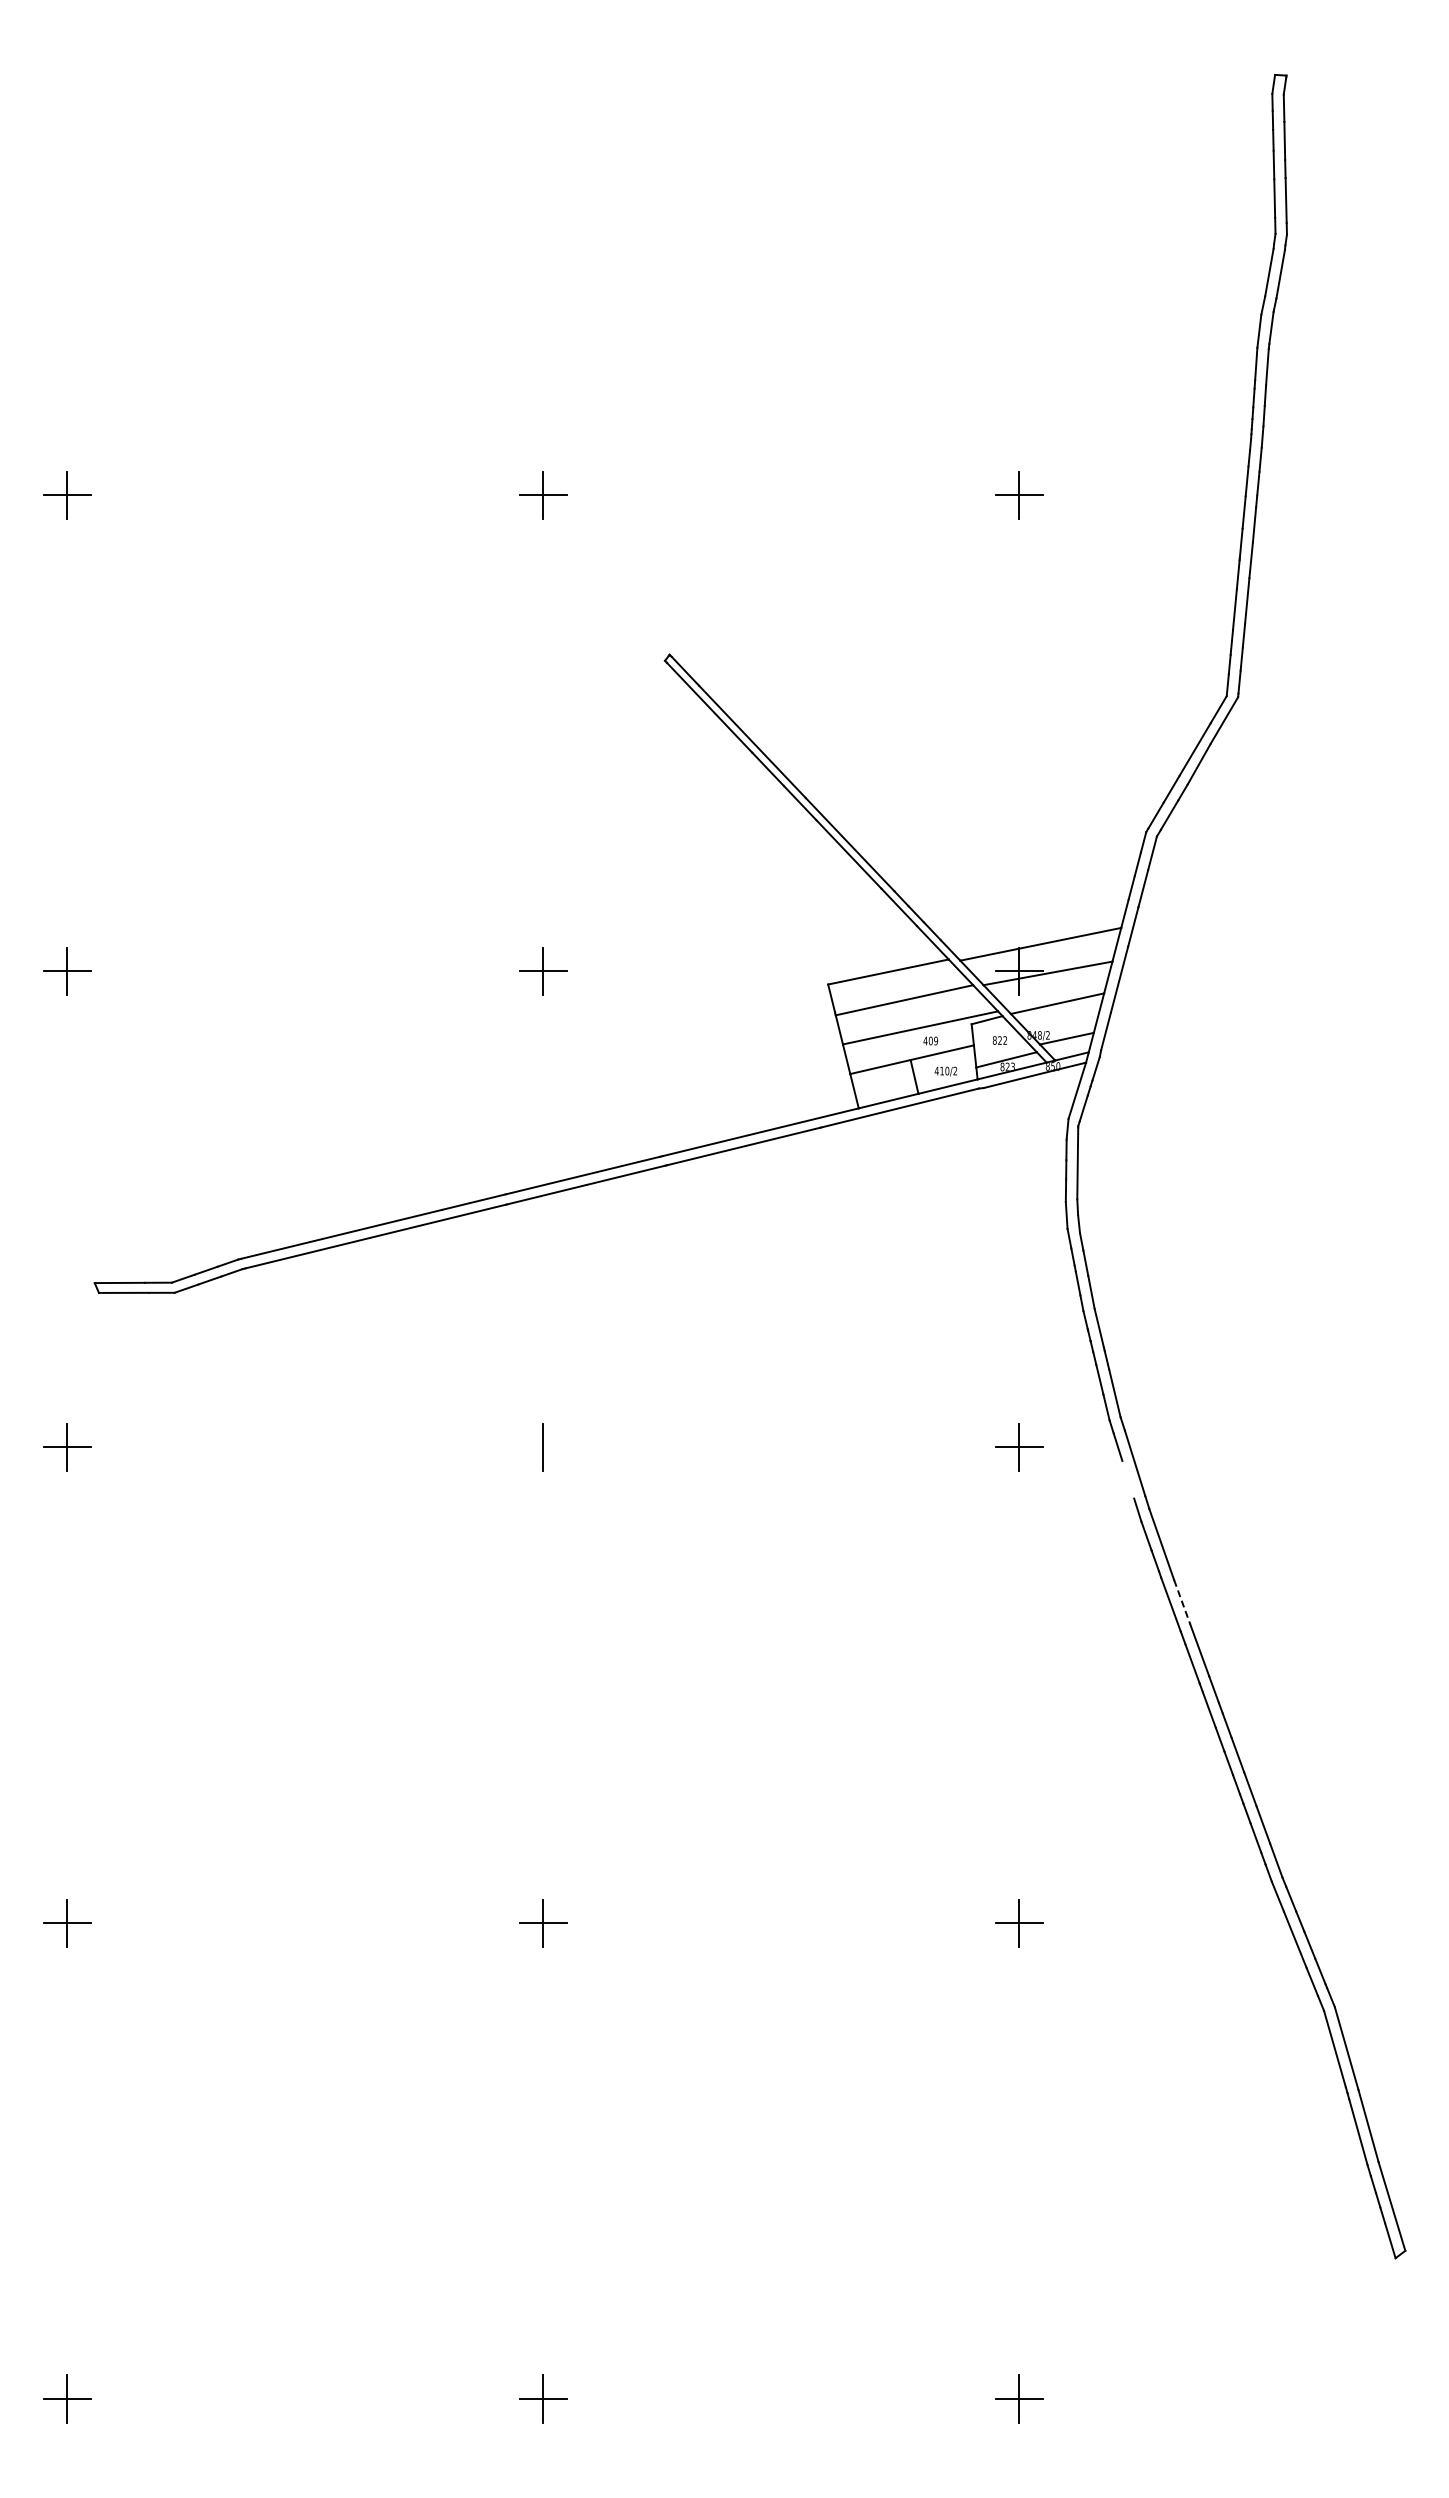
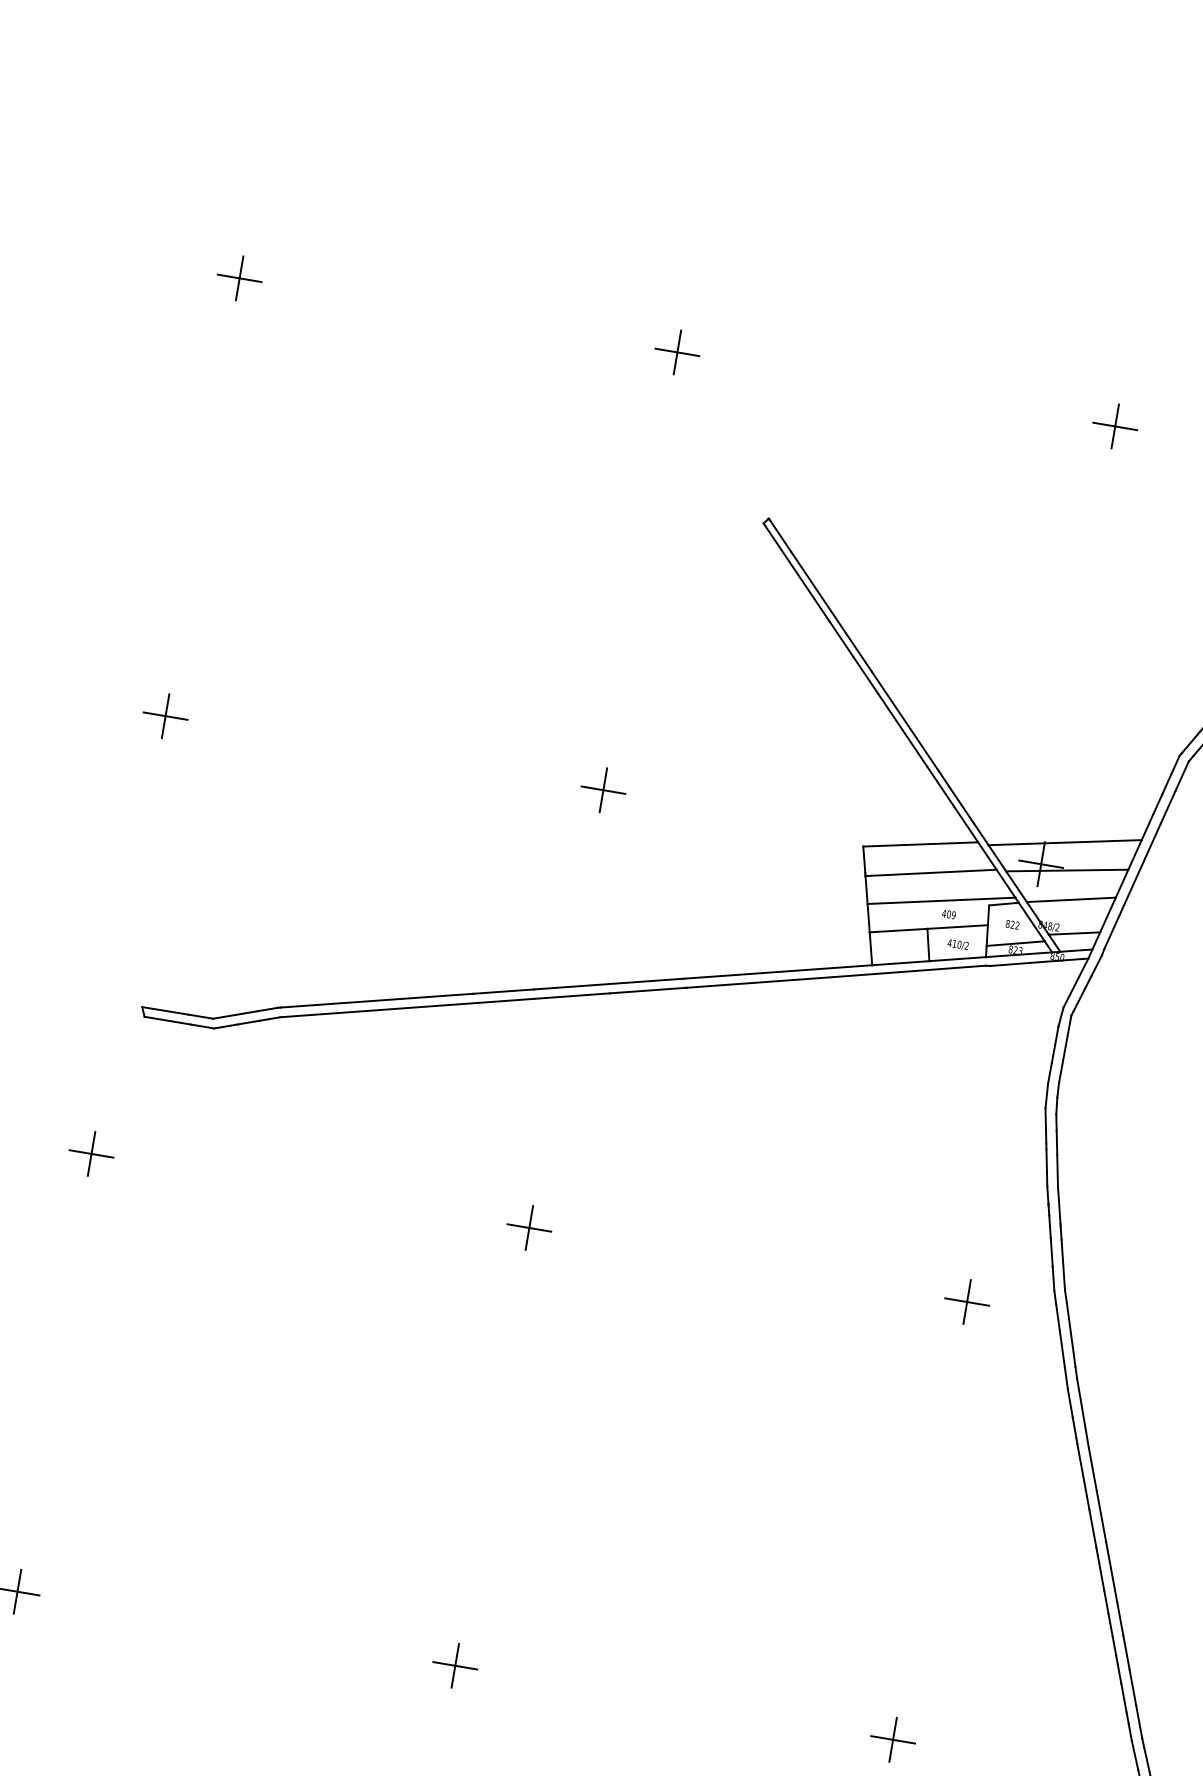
line: (543, 1447) -> (529, 1228), added
line: (1128, 1479) -> (1062, 1348), added
line: (1182, 1602) -> (1093, 1470), dashed -> solid

